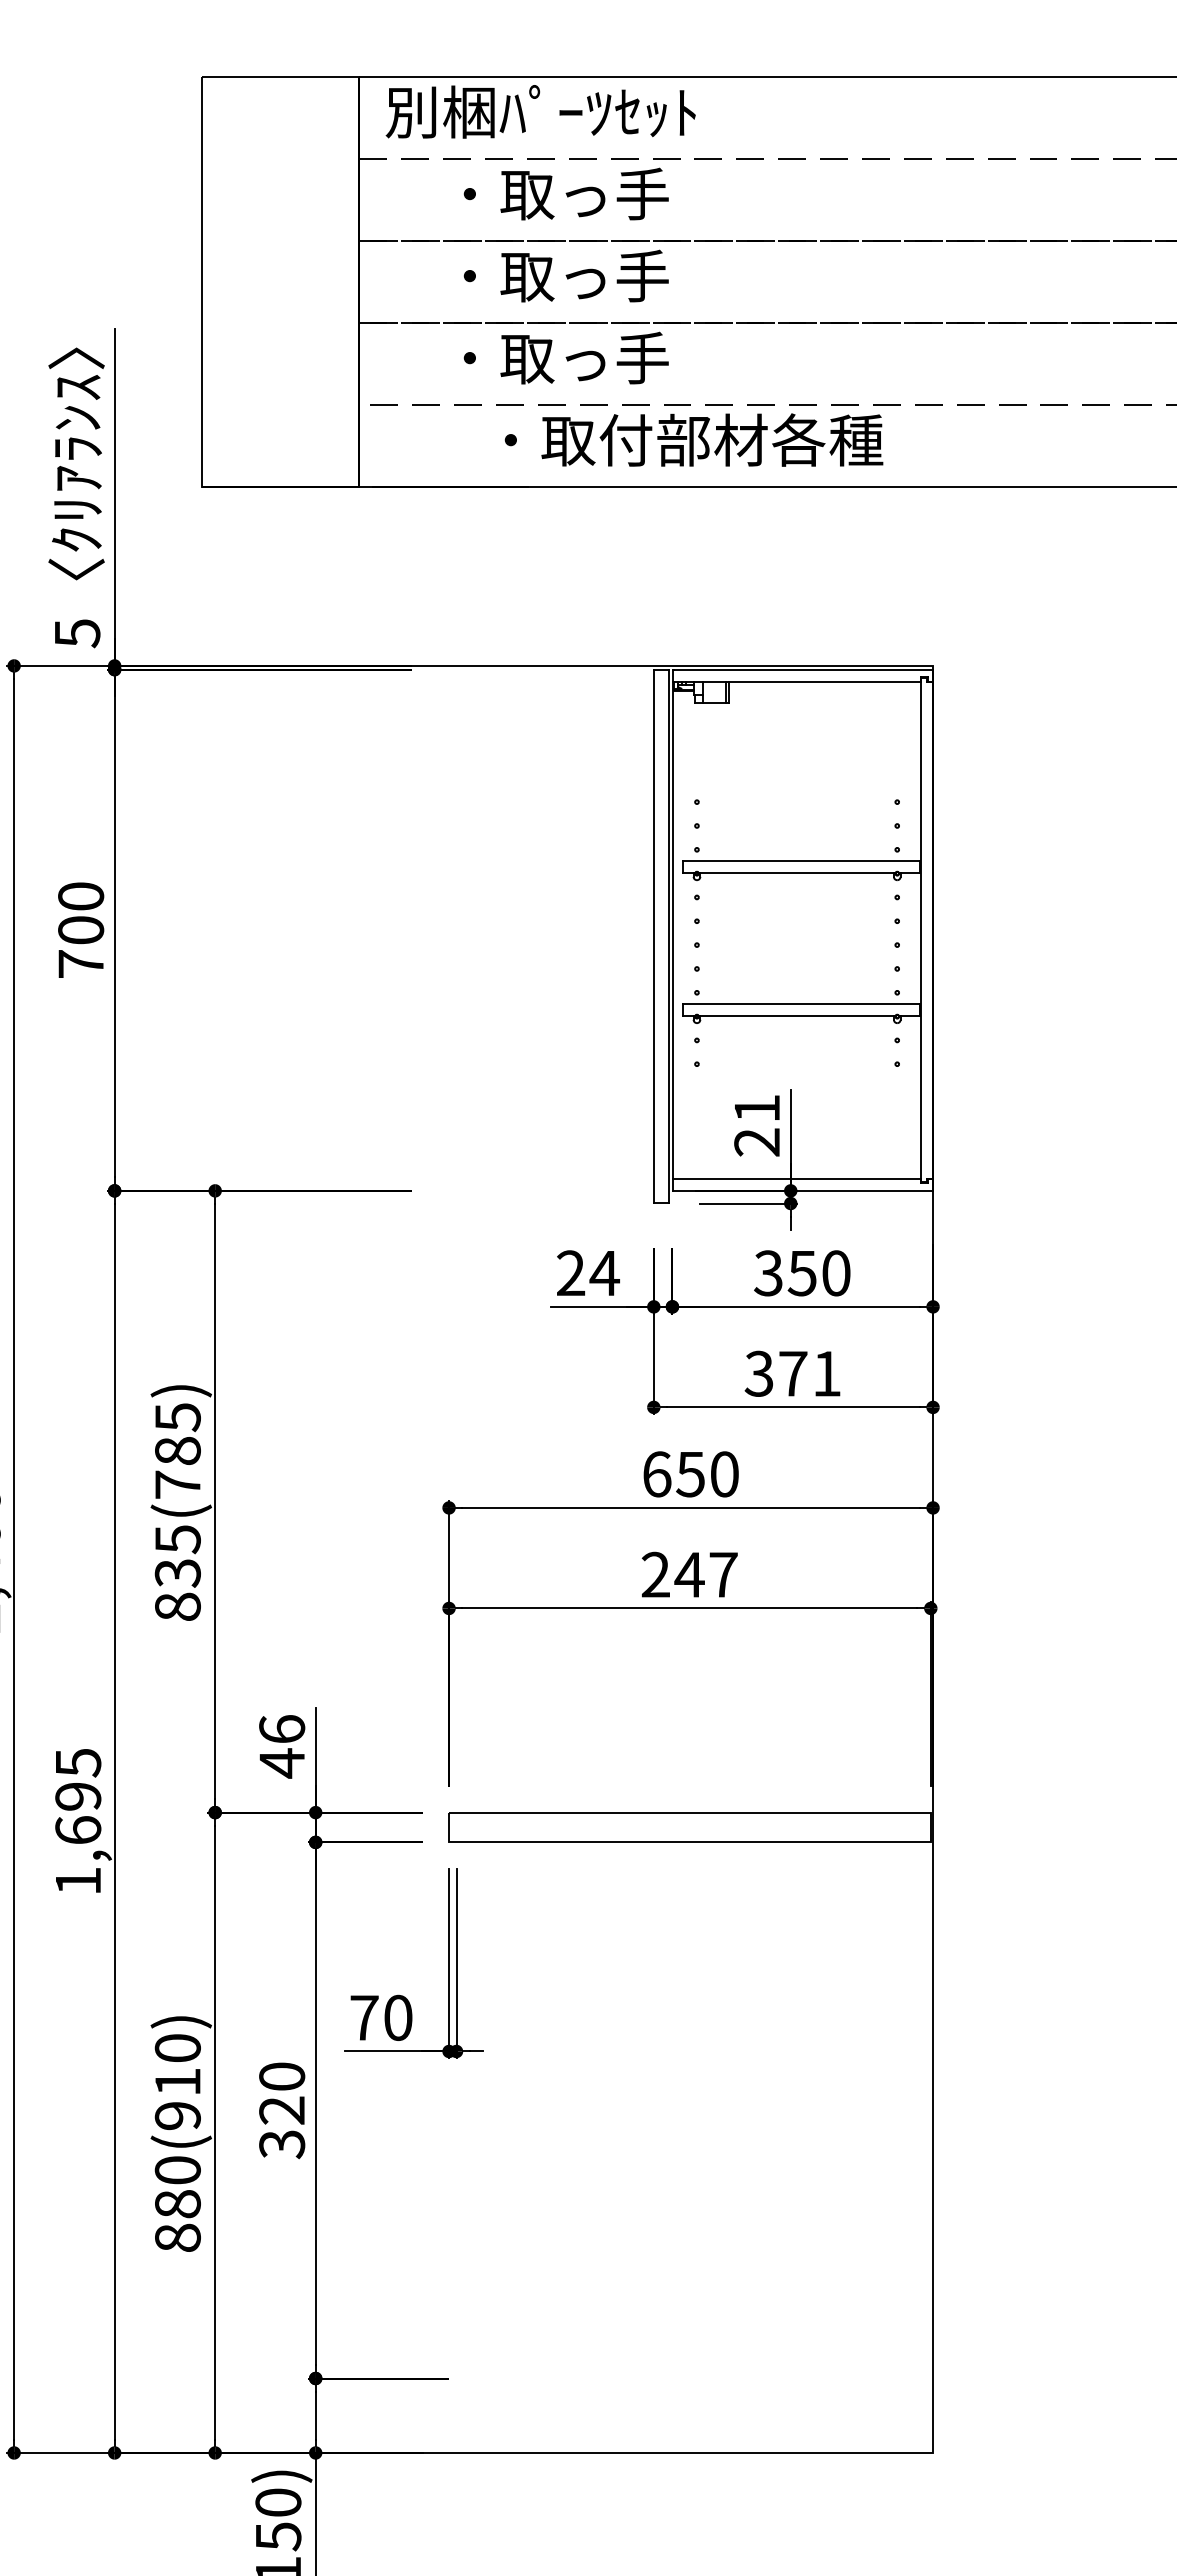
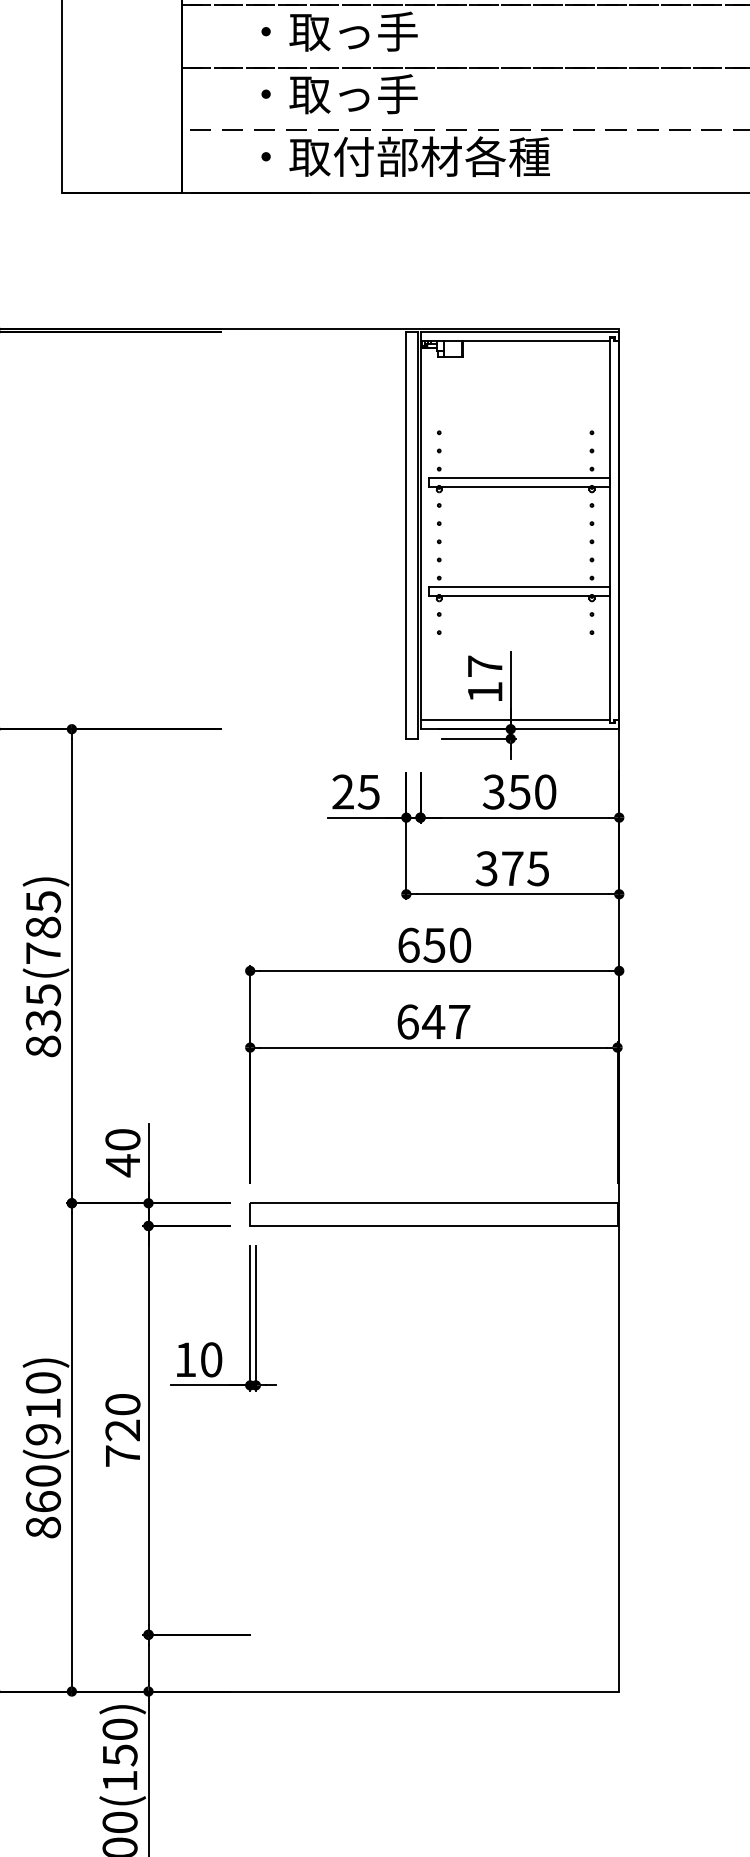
text: (693, 439) -> (405, 156), moved
text: (756, 1125) -> (484, 679), 21 -> 17
text: (604, 1273) -> (368, 792), 24 -> 25
text: (826, 1373) -> (538, 868), 371 -> 375
text: (655, 1574) -> (407, 1021), 247 -> 647
text: (282, 1729) -> (123, 1139), 46 -> 40
text: (364, 2017) -> (185, 1359), 70 -> 10
text: (282, 2144) -> (123, 1456), 320 -> 720
text: (177, 2203) -> (43, 1501), 880(910) -> 860(910)

